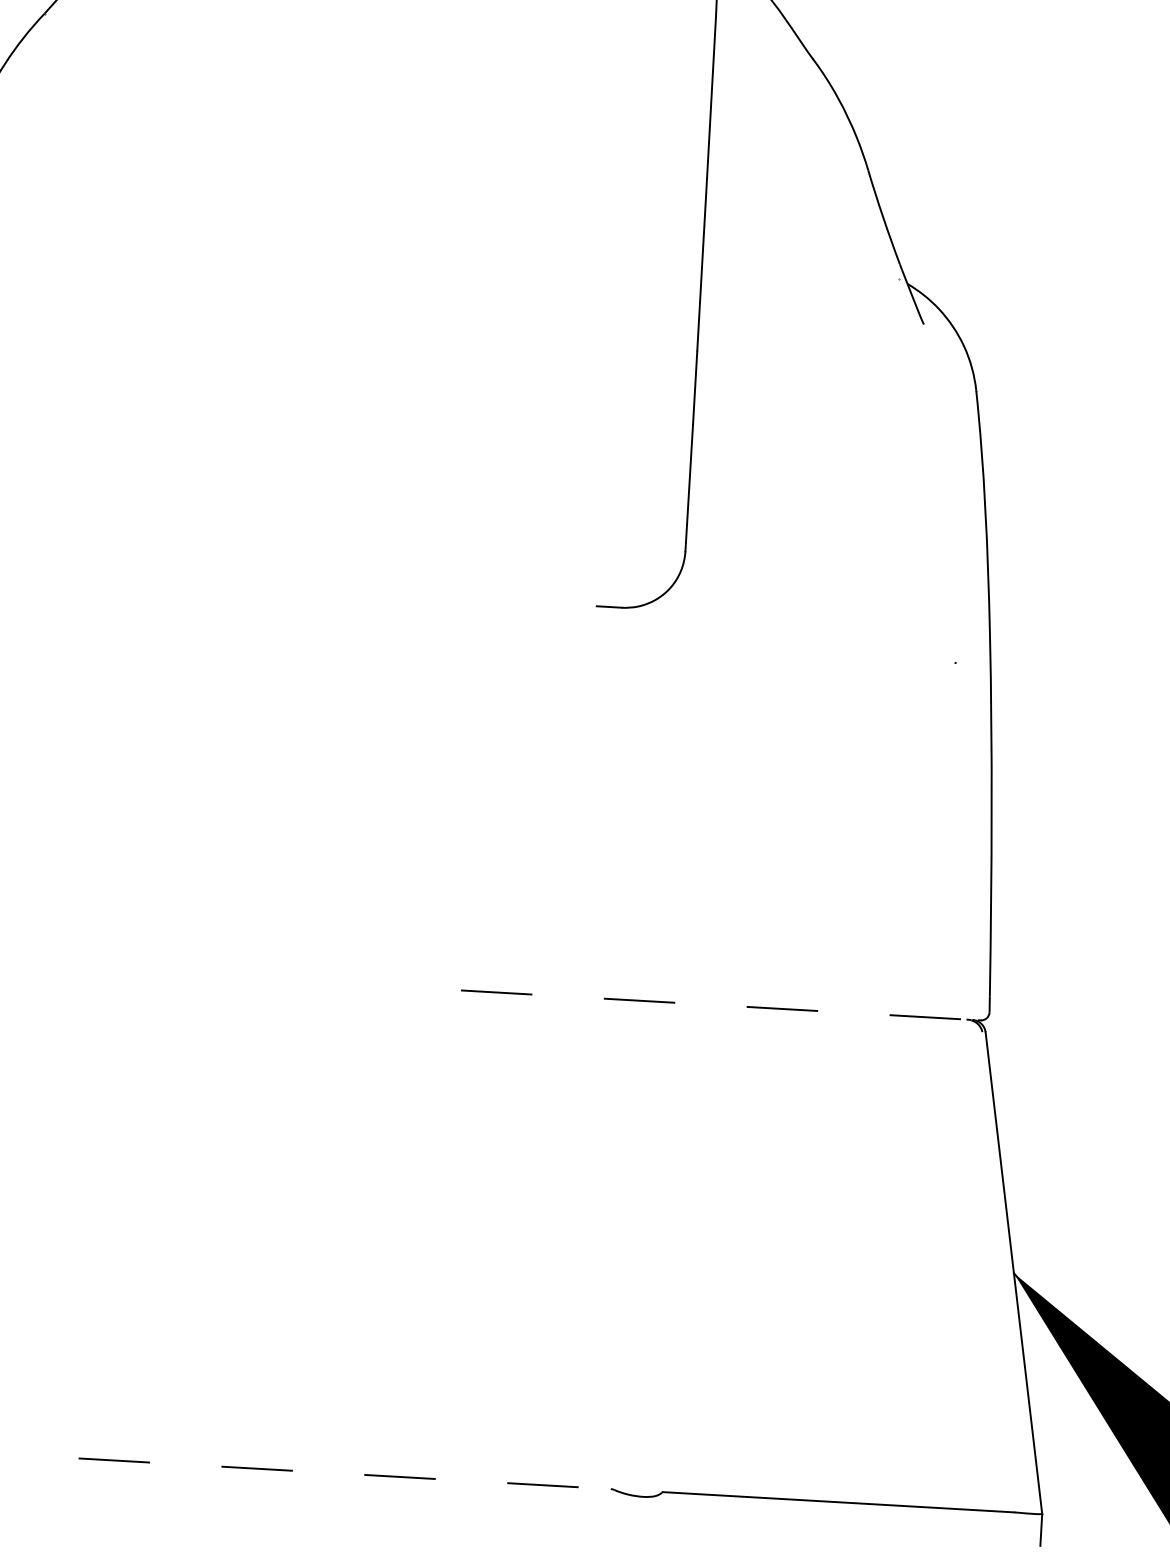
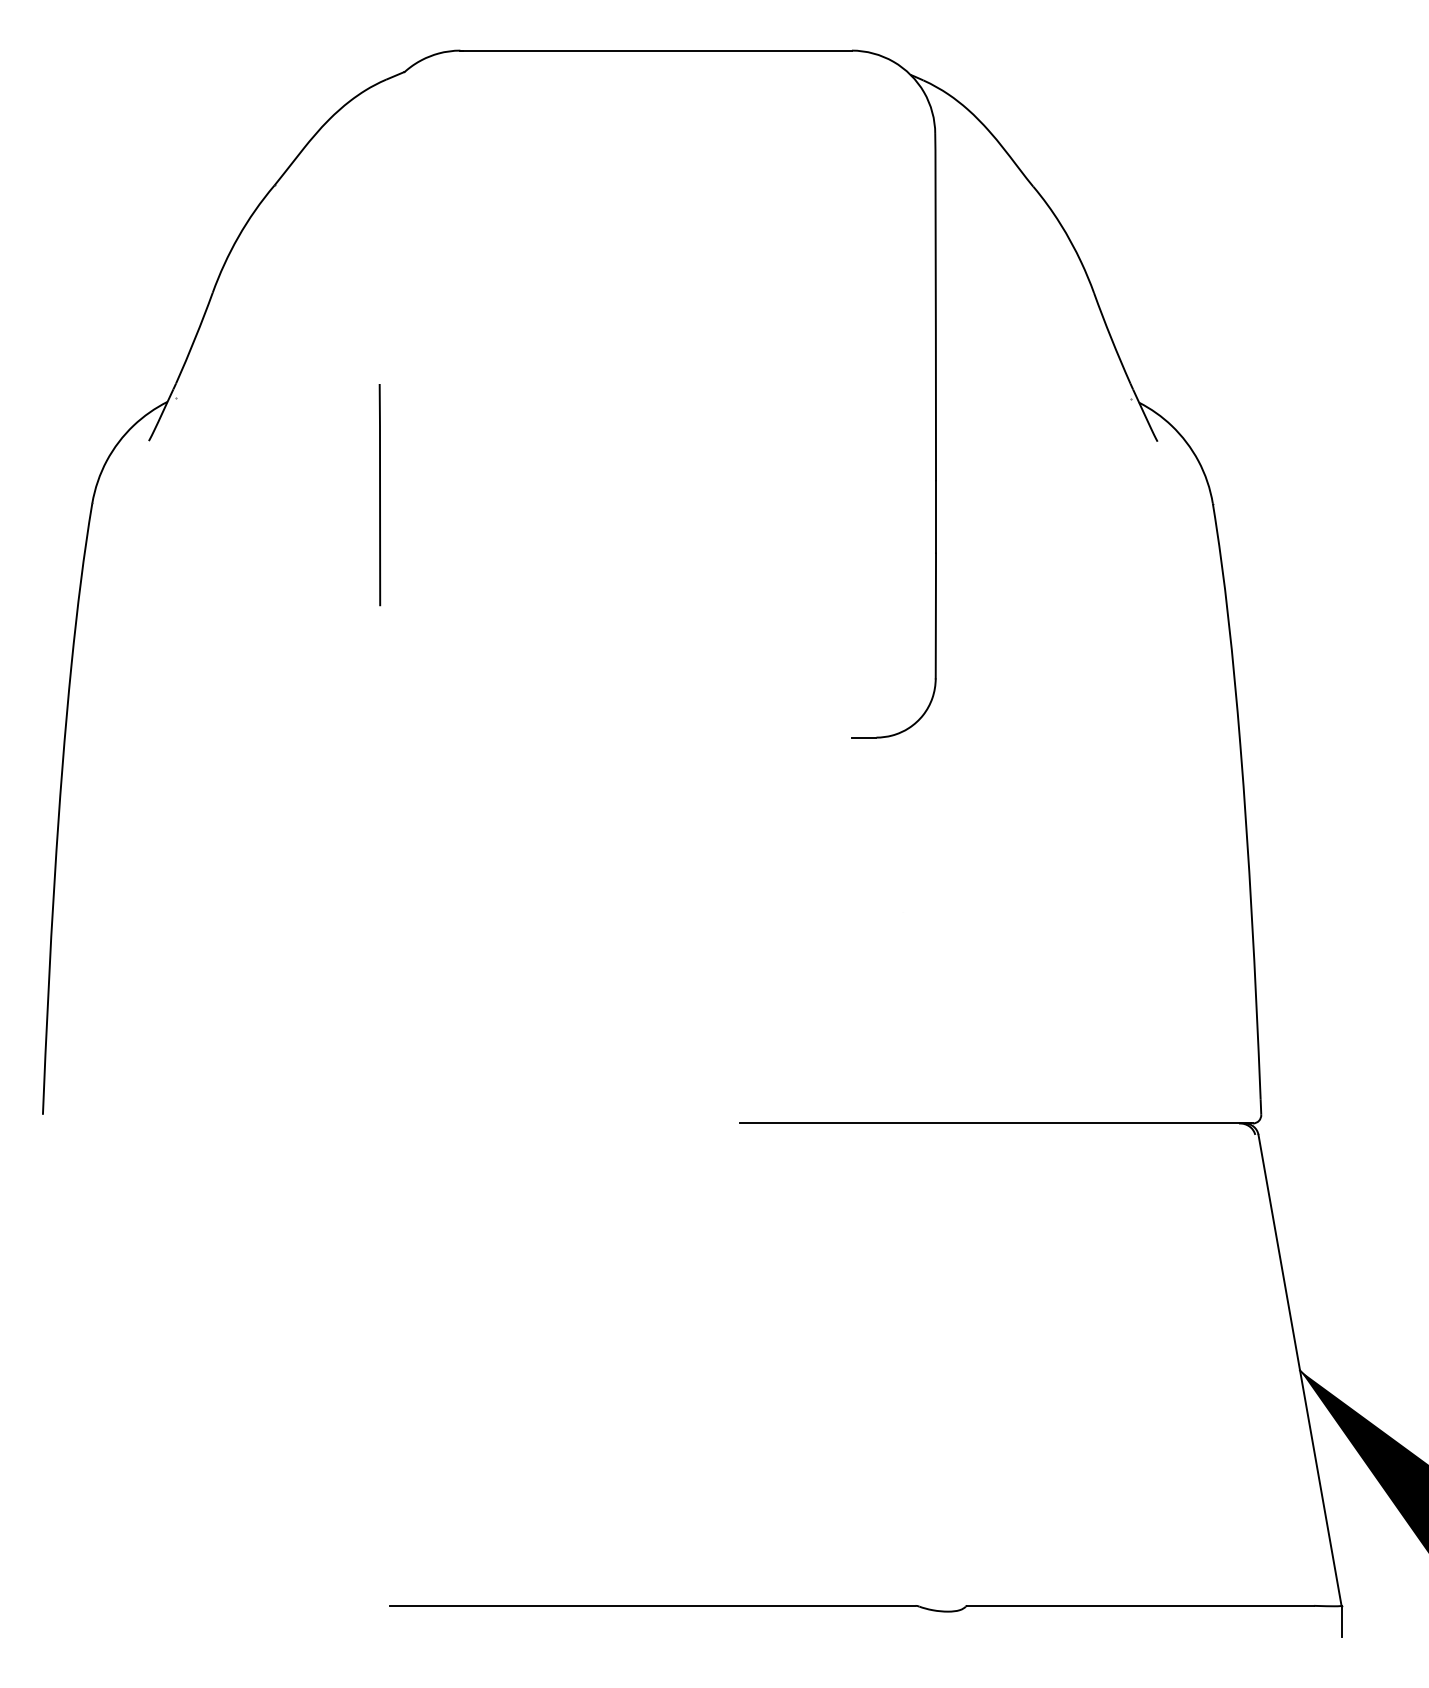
line: (132, 333) -> (379, 495), added
line: (719, 1005) -> (995, 1123), dashed -> solid
line: (344, 1473) -> (652, 1605), dashed -> solid

